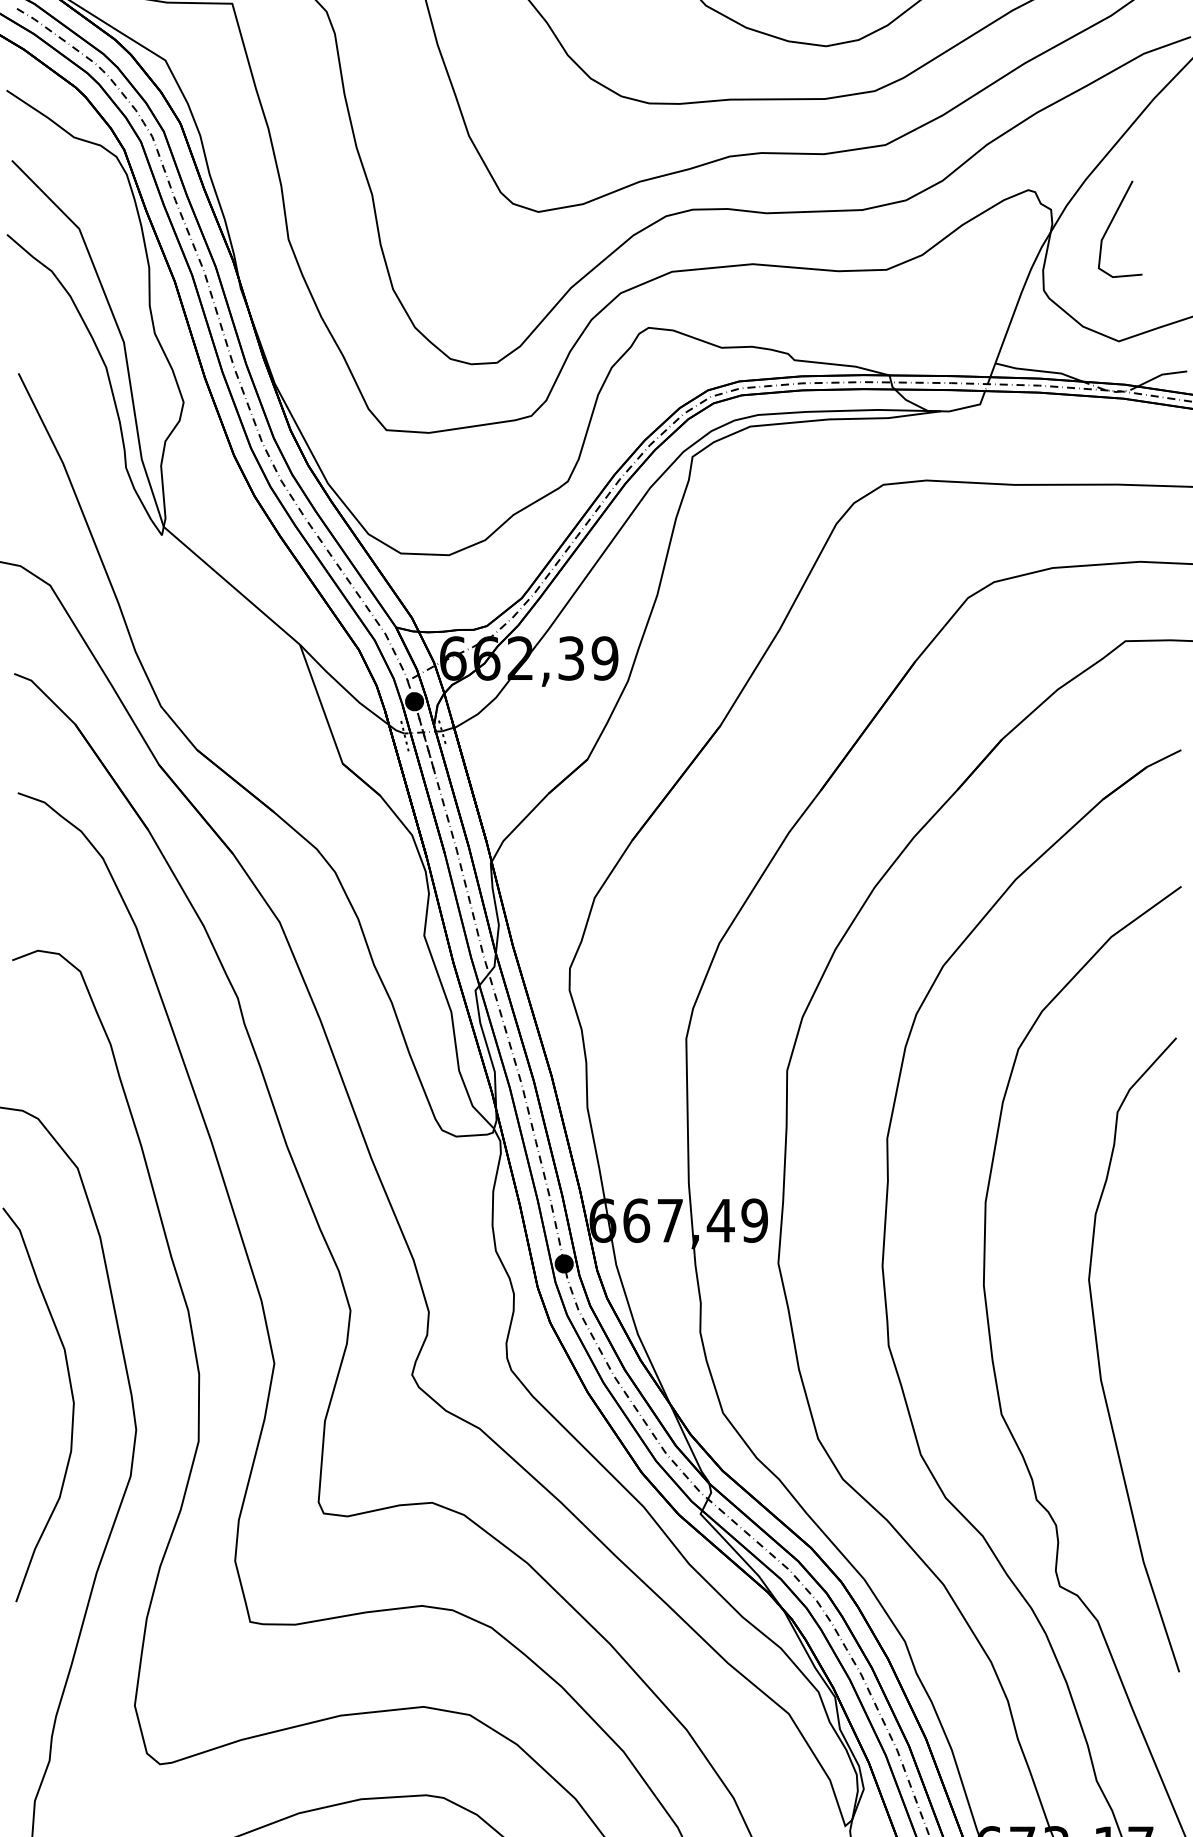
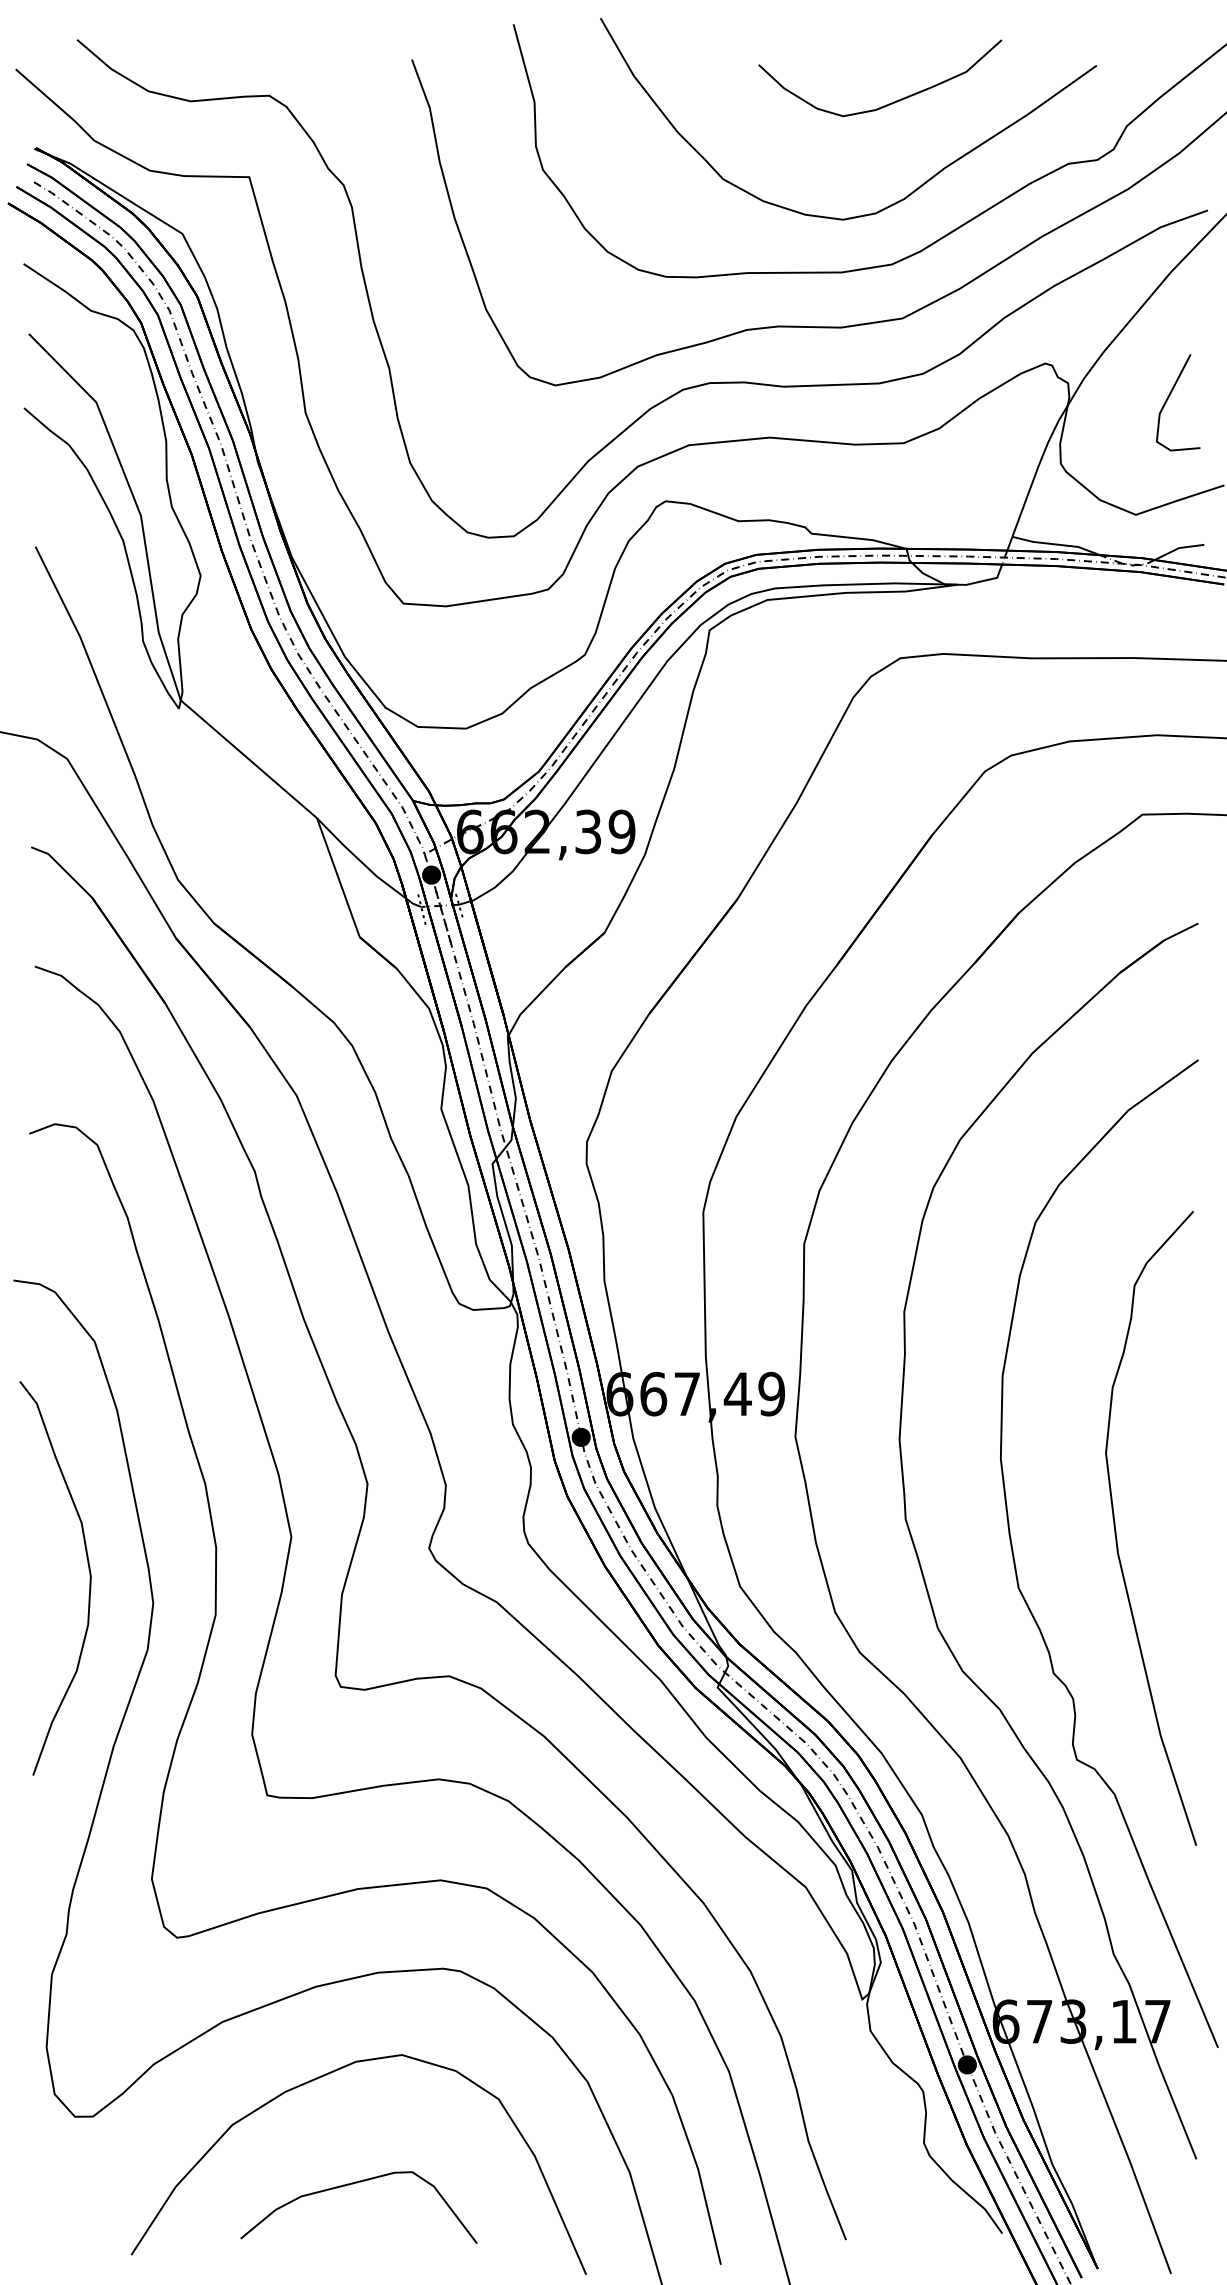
line: (1111, 224) -> (1169, 397), moved

